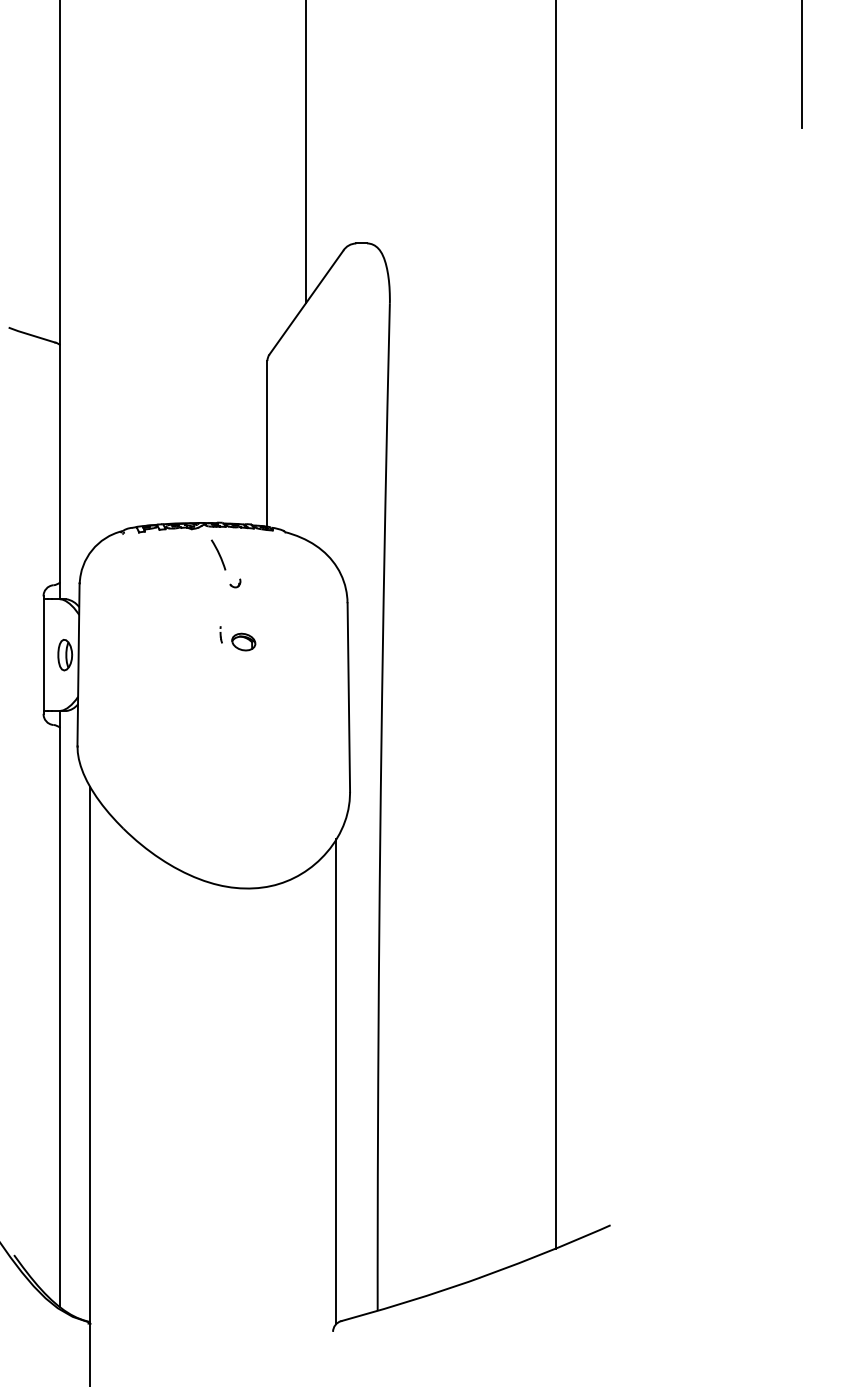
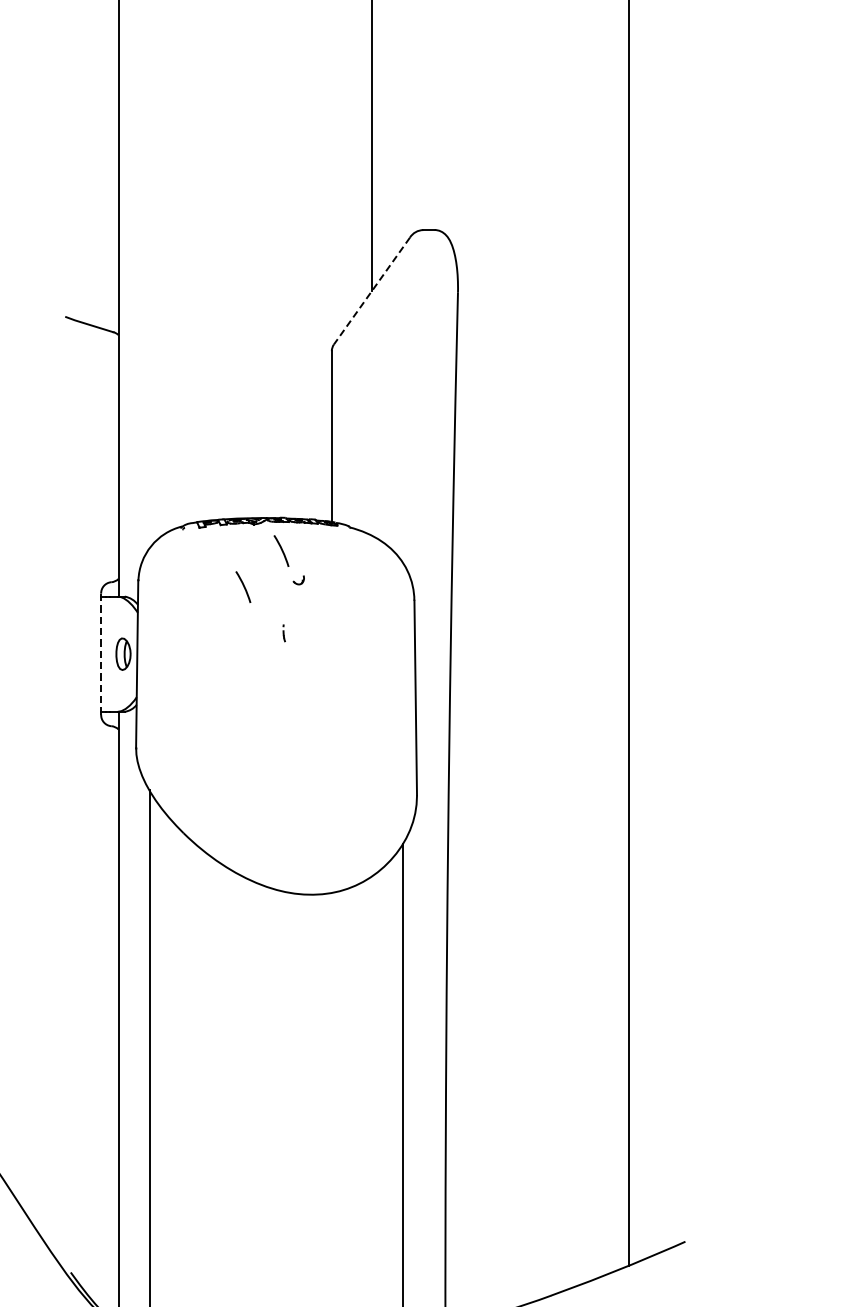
line: (306, 302) -> (372, 290), solid -> dashed
arc: (181, 589) -> (243, 586), added
part: (243, 641) -> (307, 640), removed
line: (43, 655) -> (101, 654), solid -> dashed

